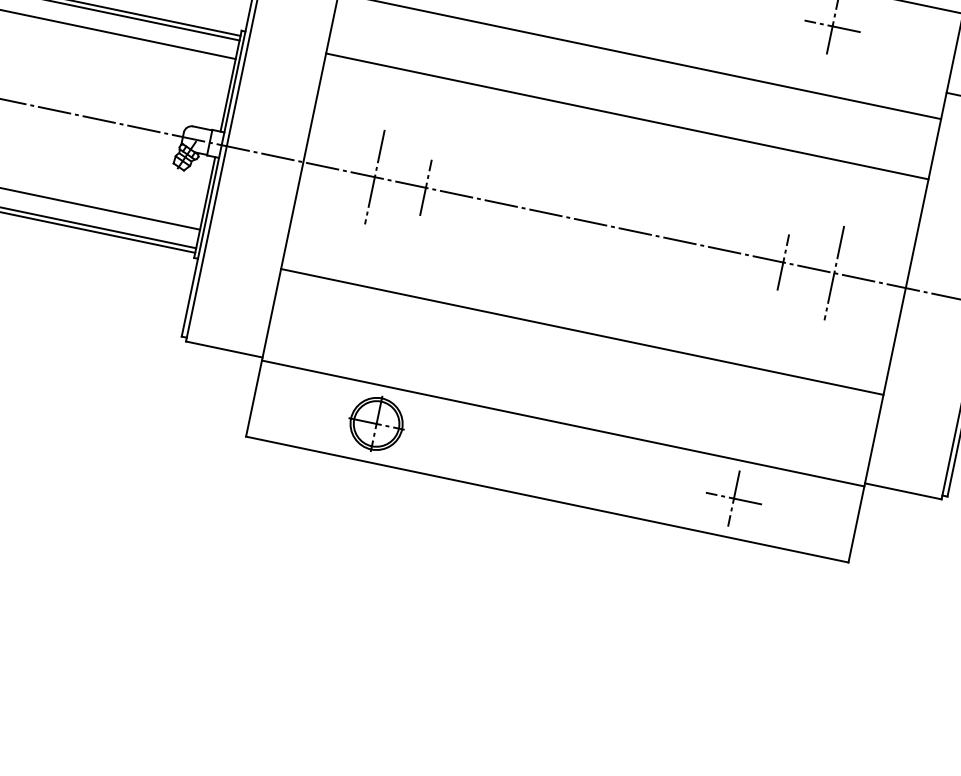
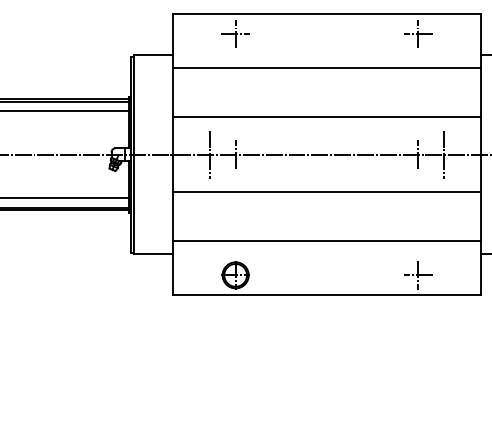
line: (626, 116) -> (326, 117), moved
line: (581, 332) -> (326, 192), moved
line: (562, 424) -> (326, 241), moved

